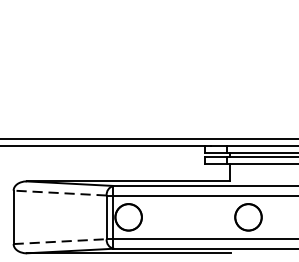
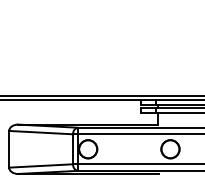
line: (60, 192) -> (41, 132), dashed -> solid
line: (60, 240) -> (41, 165), dashed -> solid

